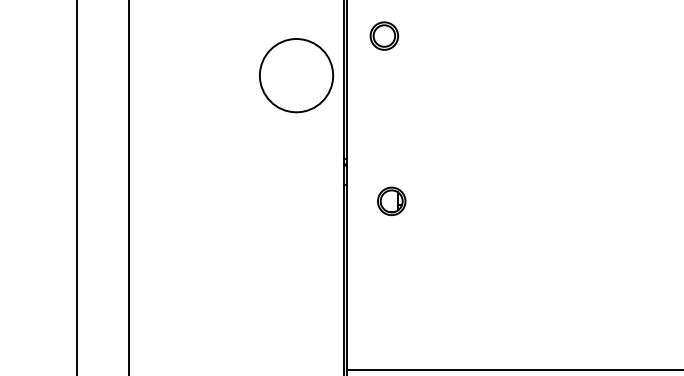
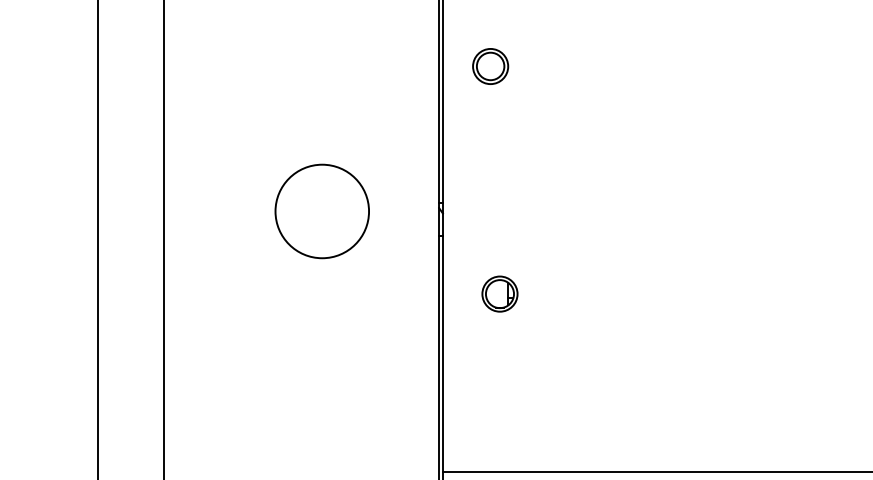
part: (384, 35) -> (490, 65), moved
circle: (296, 75) -> (322, 211), moved
part: (391, 201) -> (499, 294), moved

